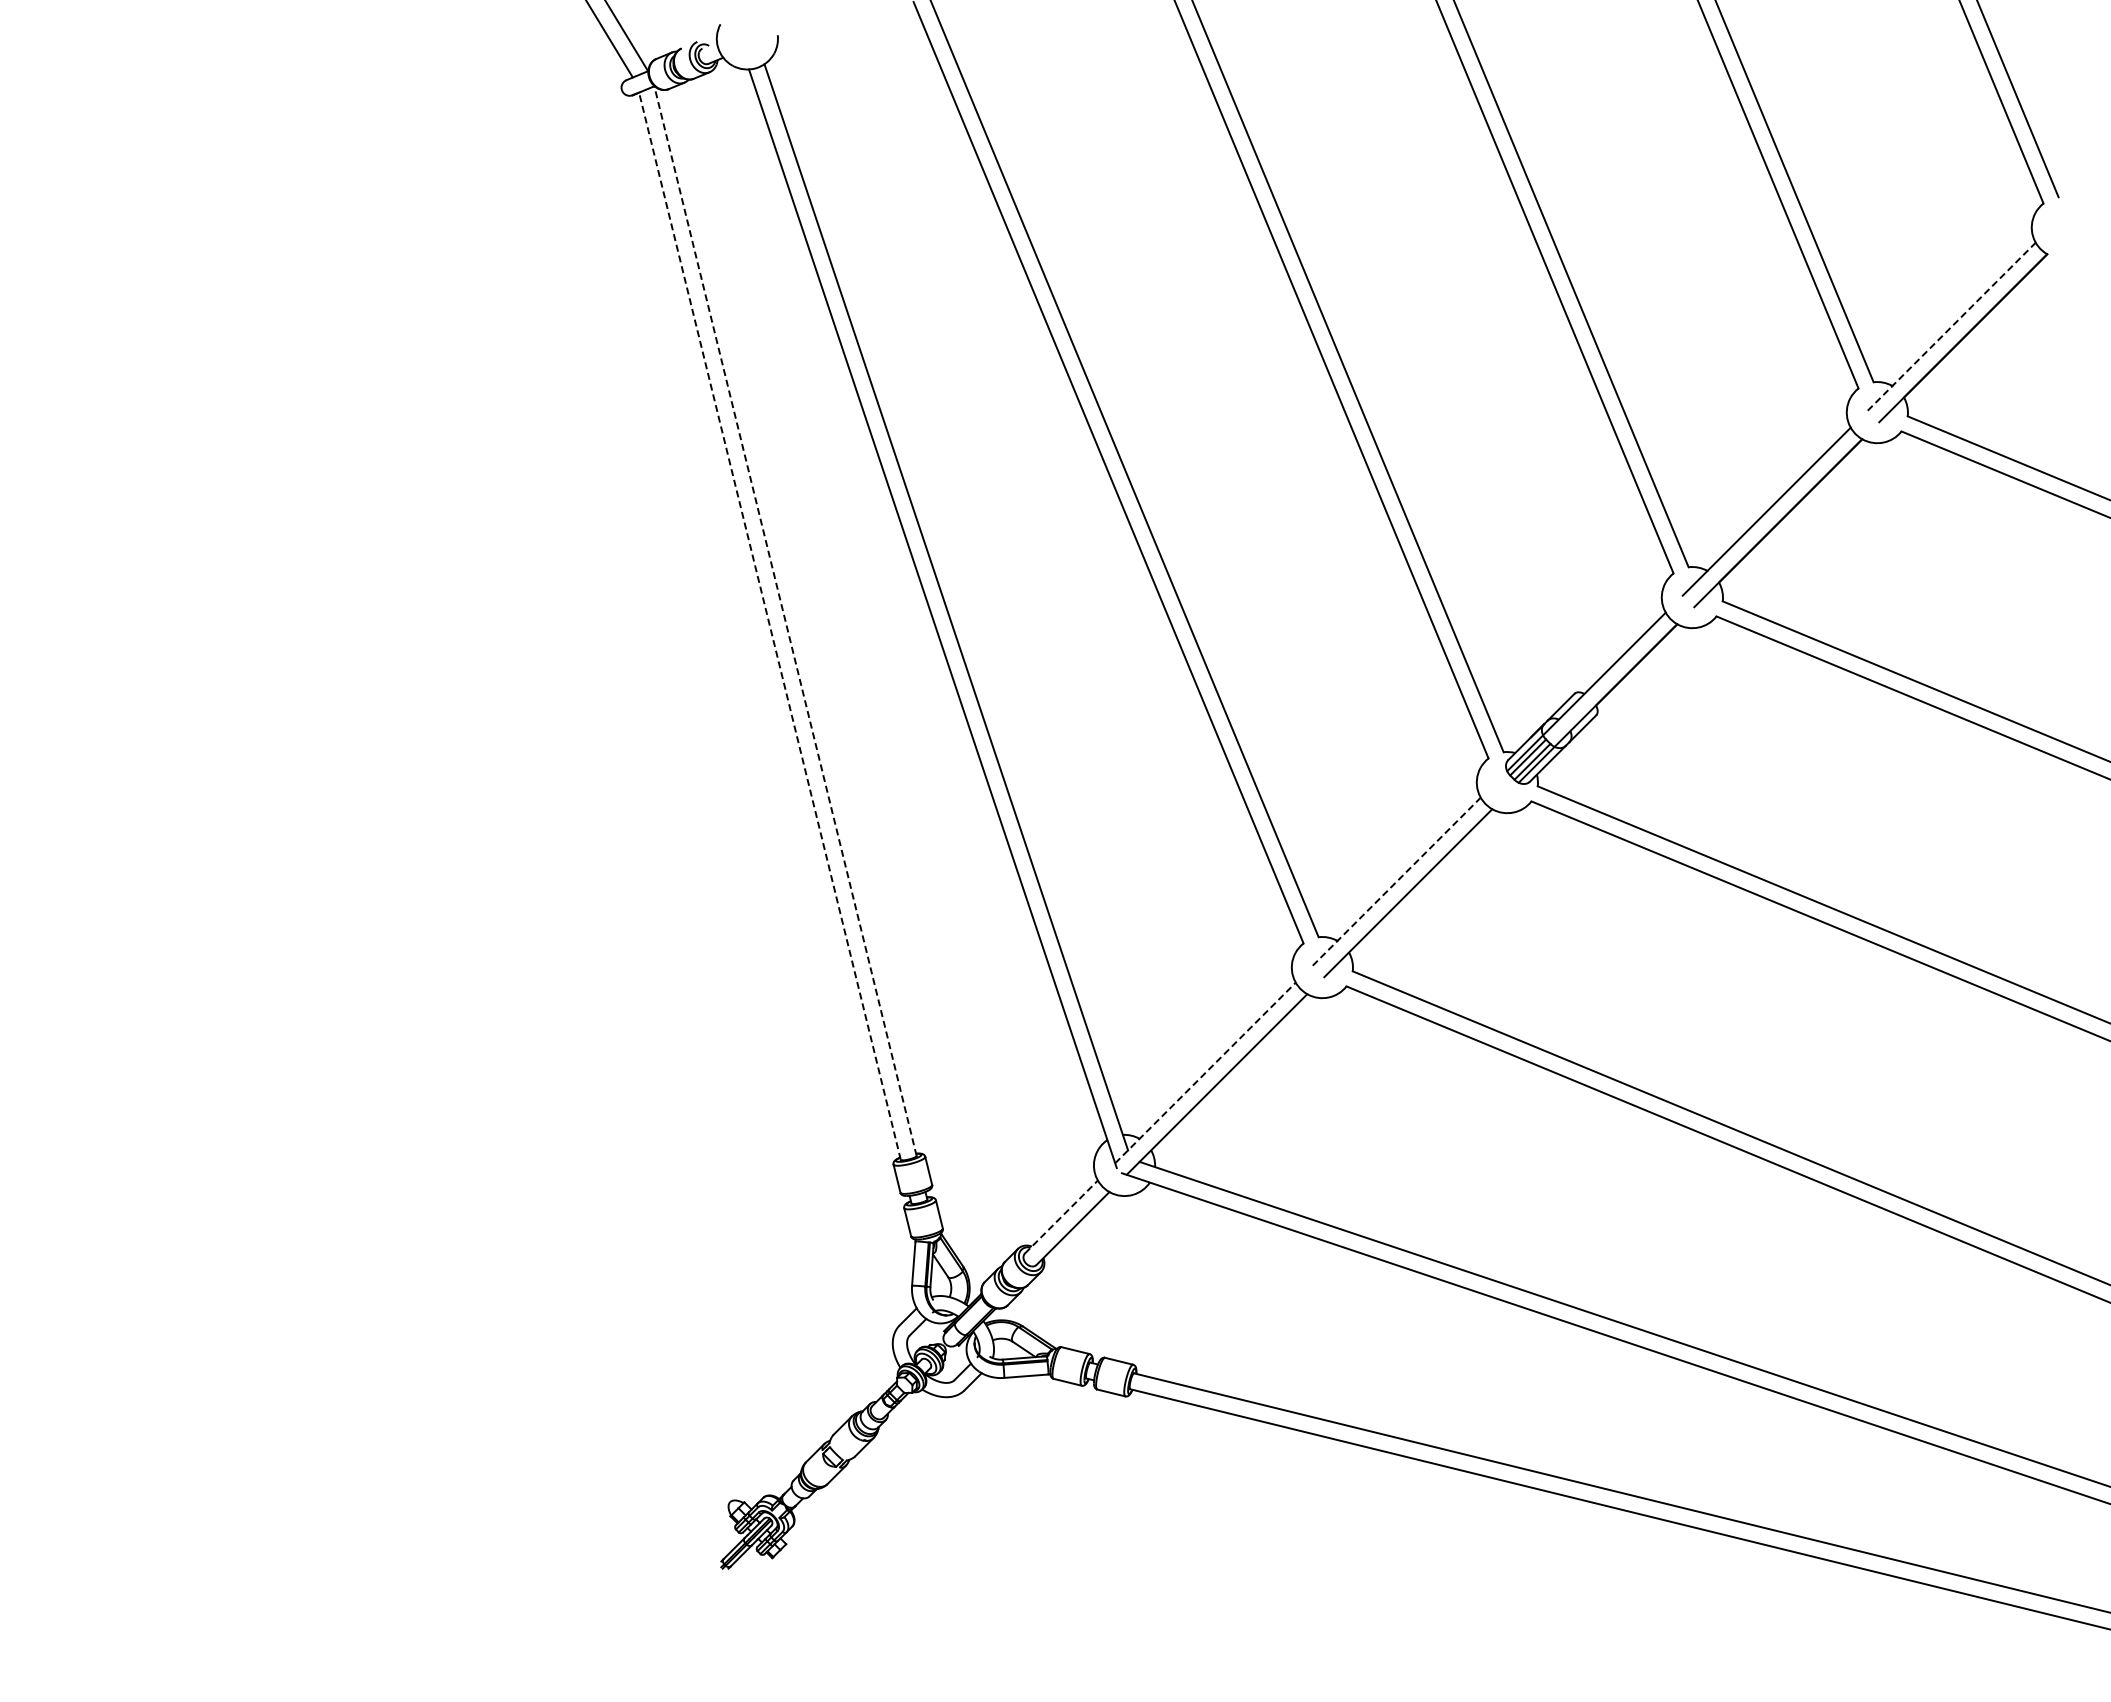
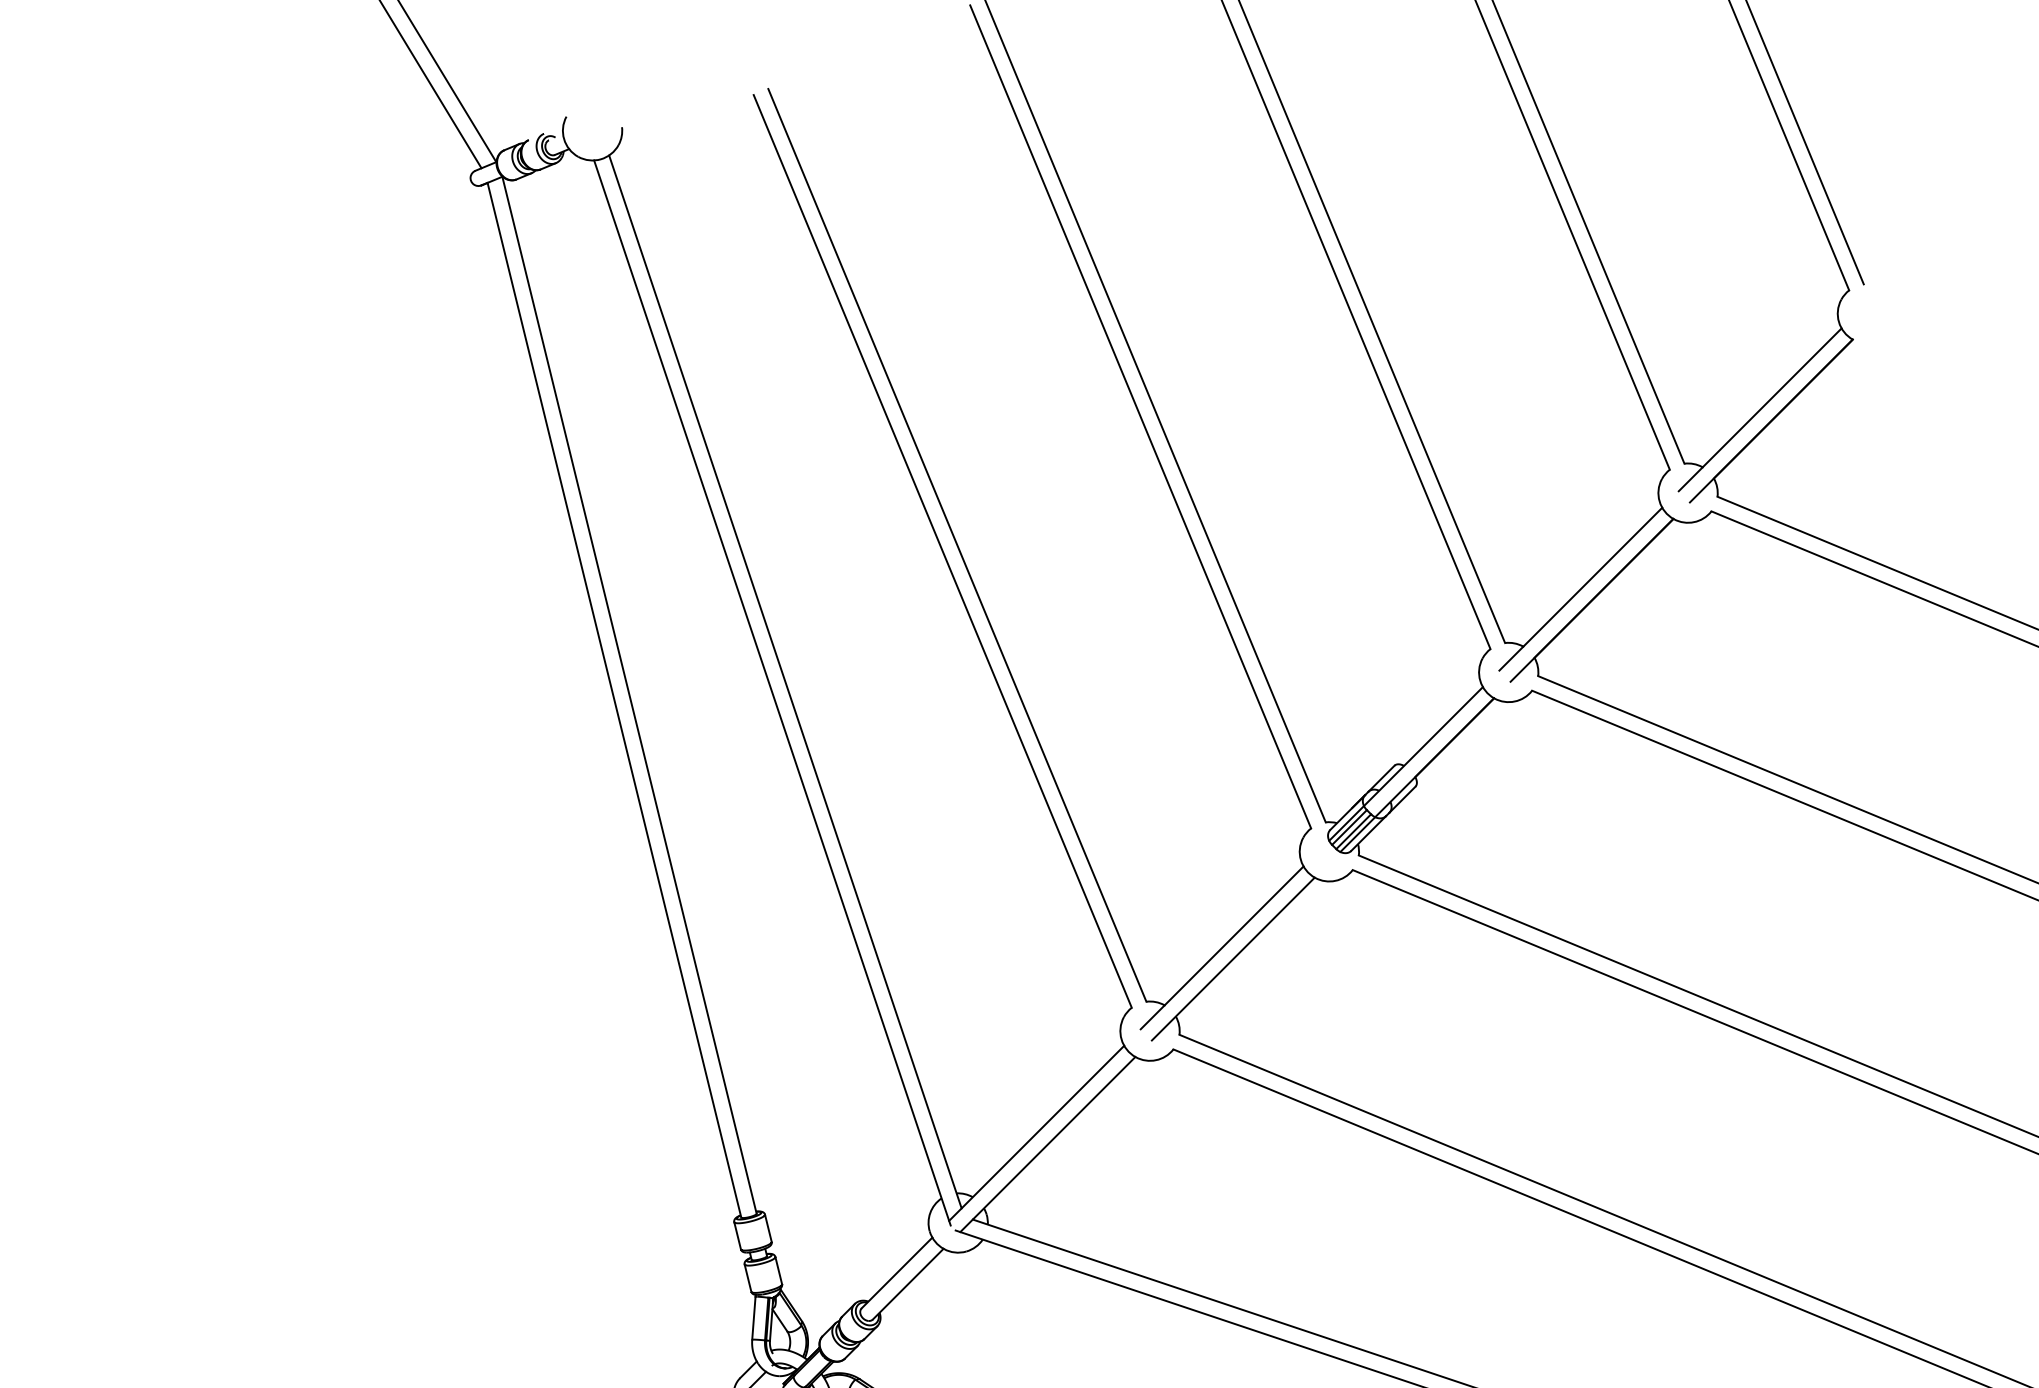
line: (1951, 326) -> (1759, 409), dashed -> solid
line: (785, 621) -> (629, 695), dashed -> solid
line: (769, 625) -> (614, 699), dashed -> solid
line: (1396, 881) -> (1221, 947), dashed -> solid
line: (1205, 1072) -> (1036, 1132), dashed -> solid
line: (1061, 1216) -> (897, 1272), dashed -> solid

